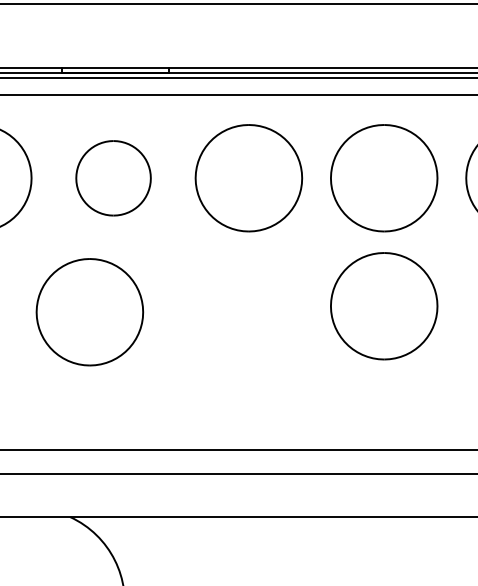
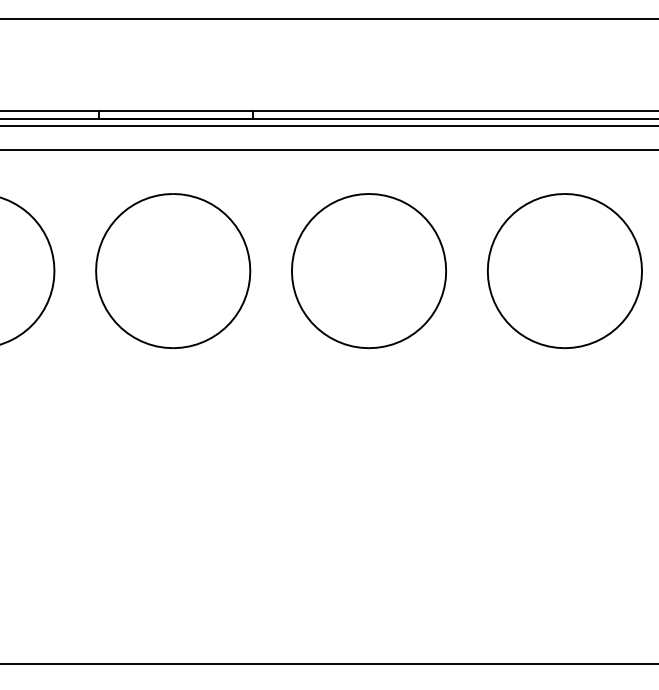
part: (113, 178) -> (173, 271), size x1.43
part: (384, 306) -> (565, 456), removed
part: (89, 312) -> (138, 465), removed

